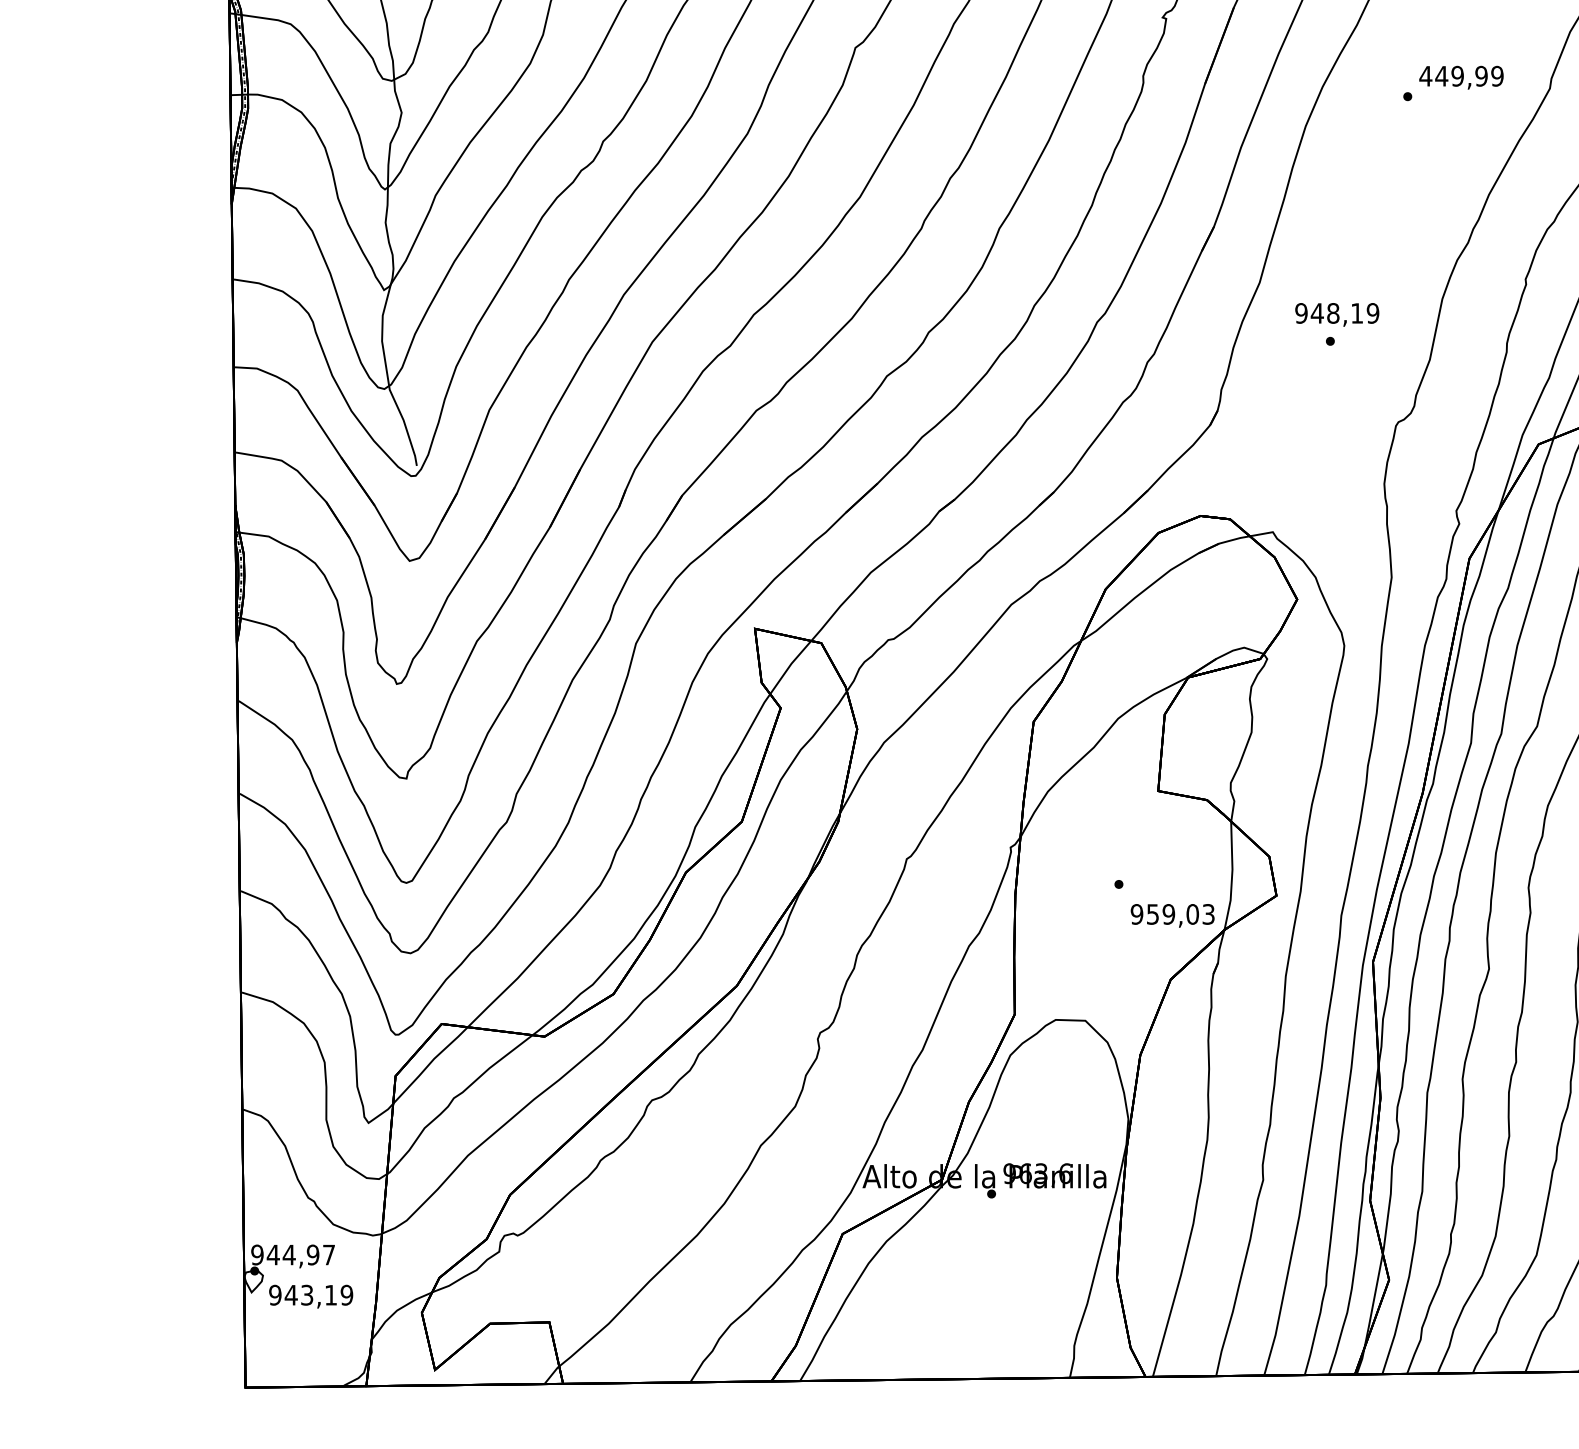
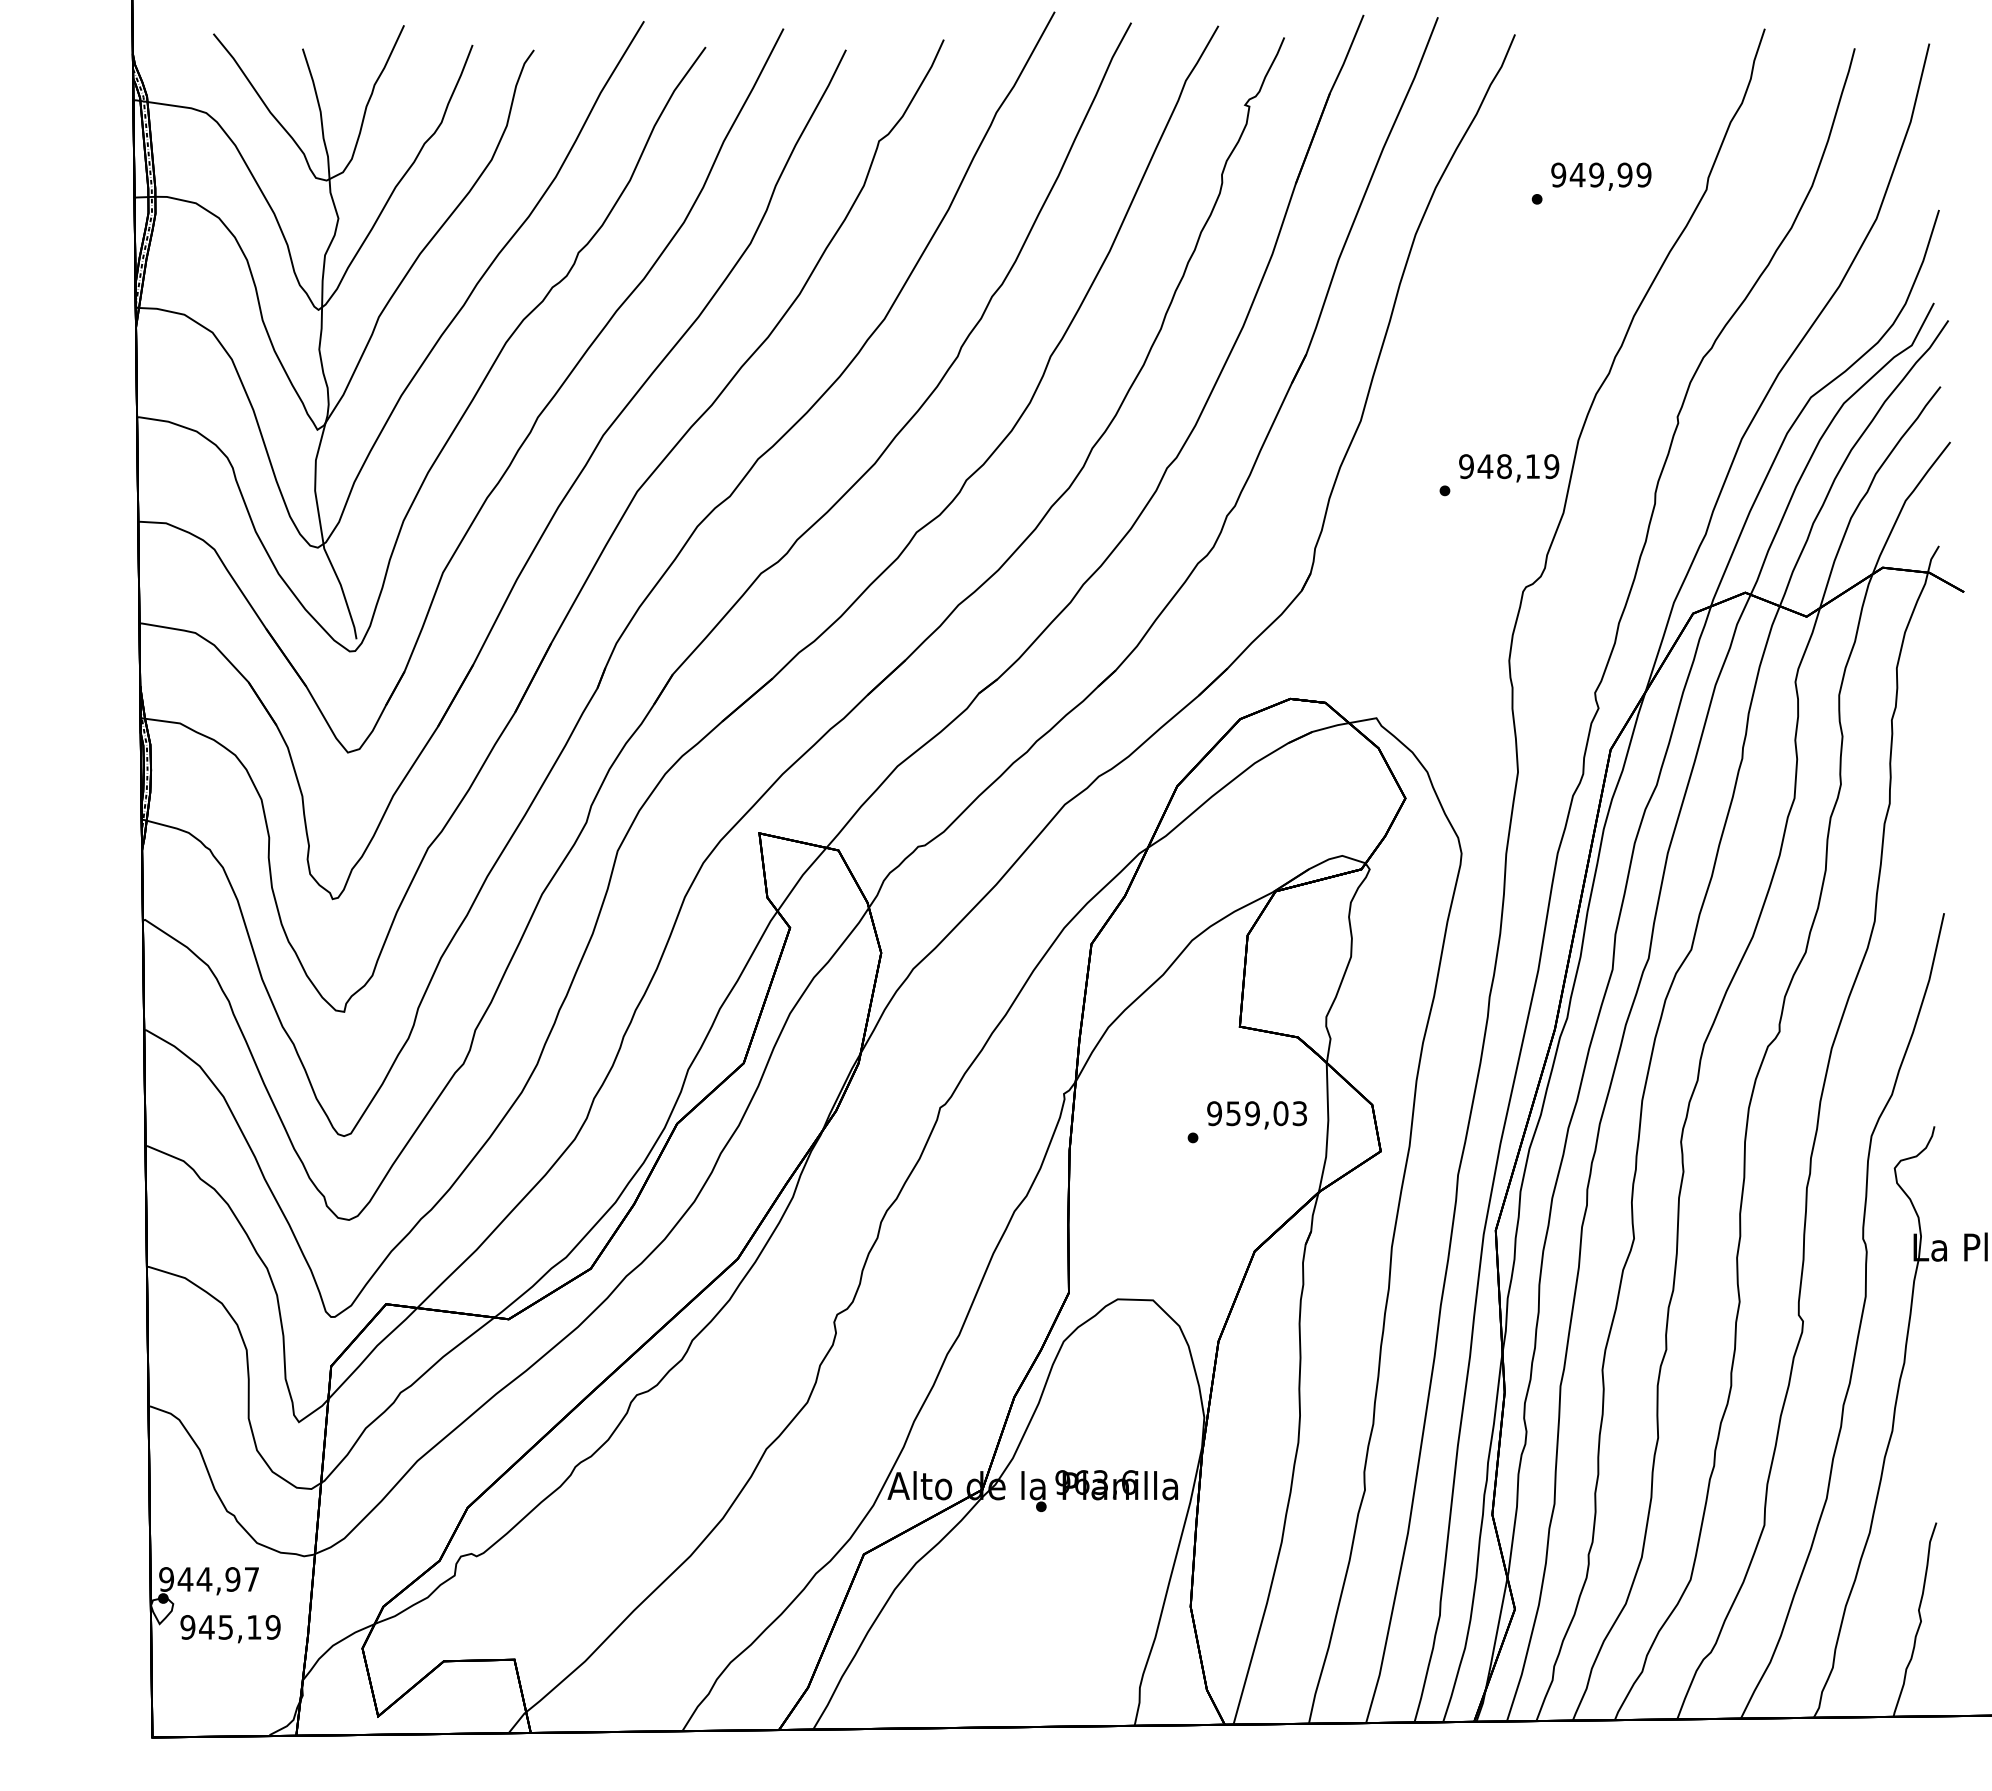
text: (1425, 75) -> (1558, 174), 449,99 -> 949,99
text: (1337, 315) -> (1509, 468), moved
text: (1172, 915) -> (1256, 1115), moved
text: (306, 1295) -> (225, 1627), 943,19 -> 945,19

